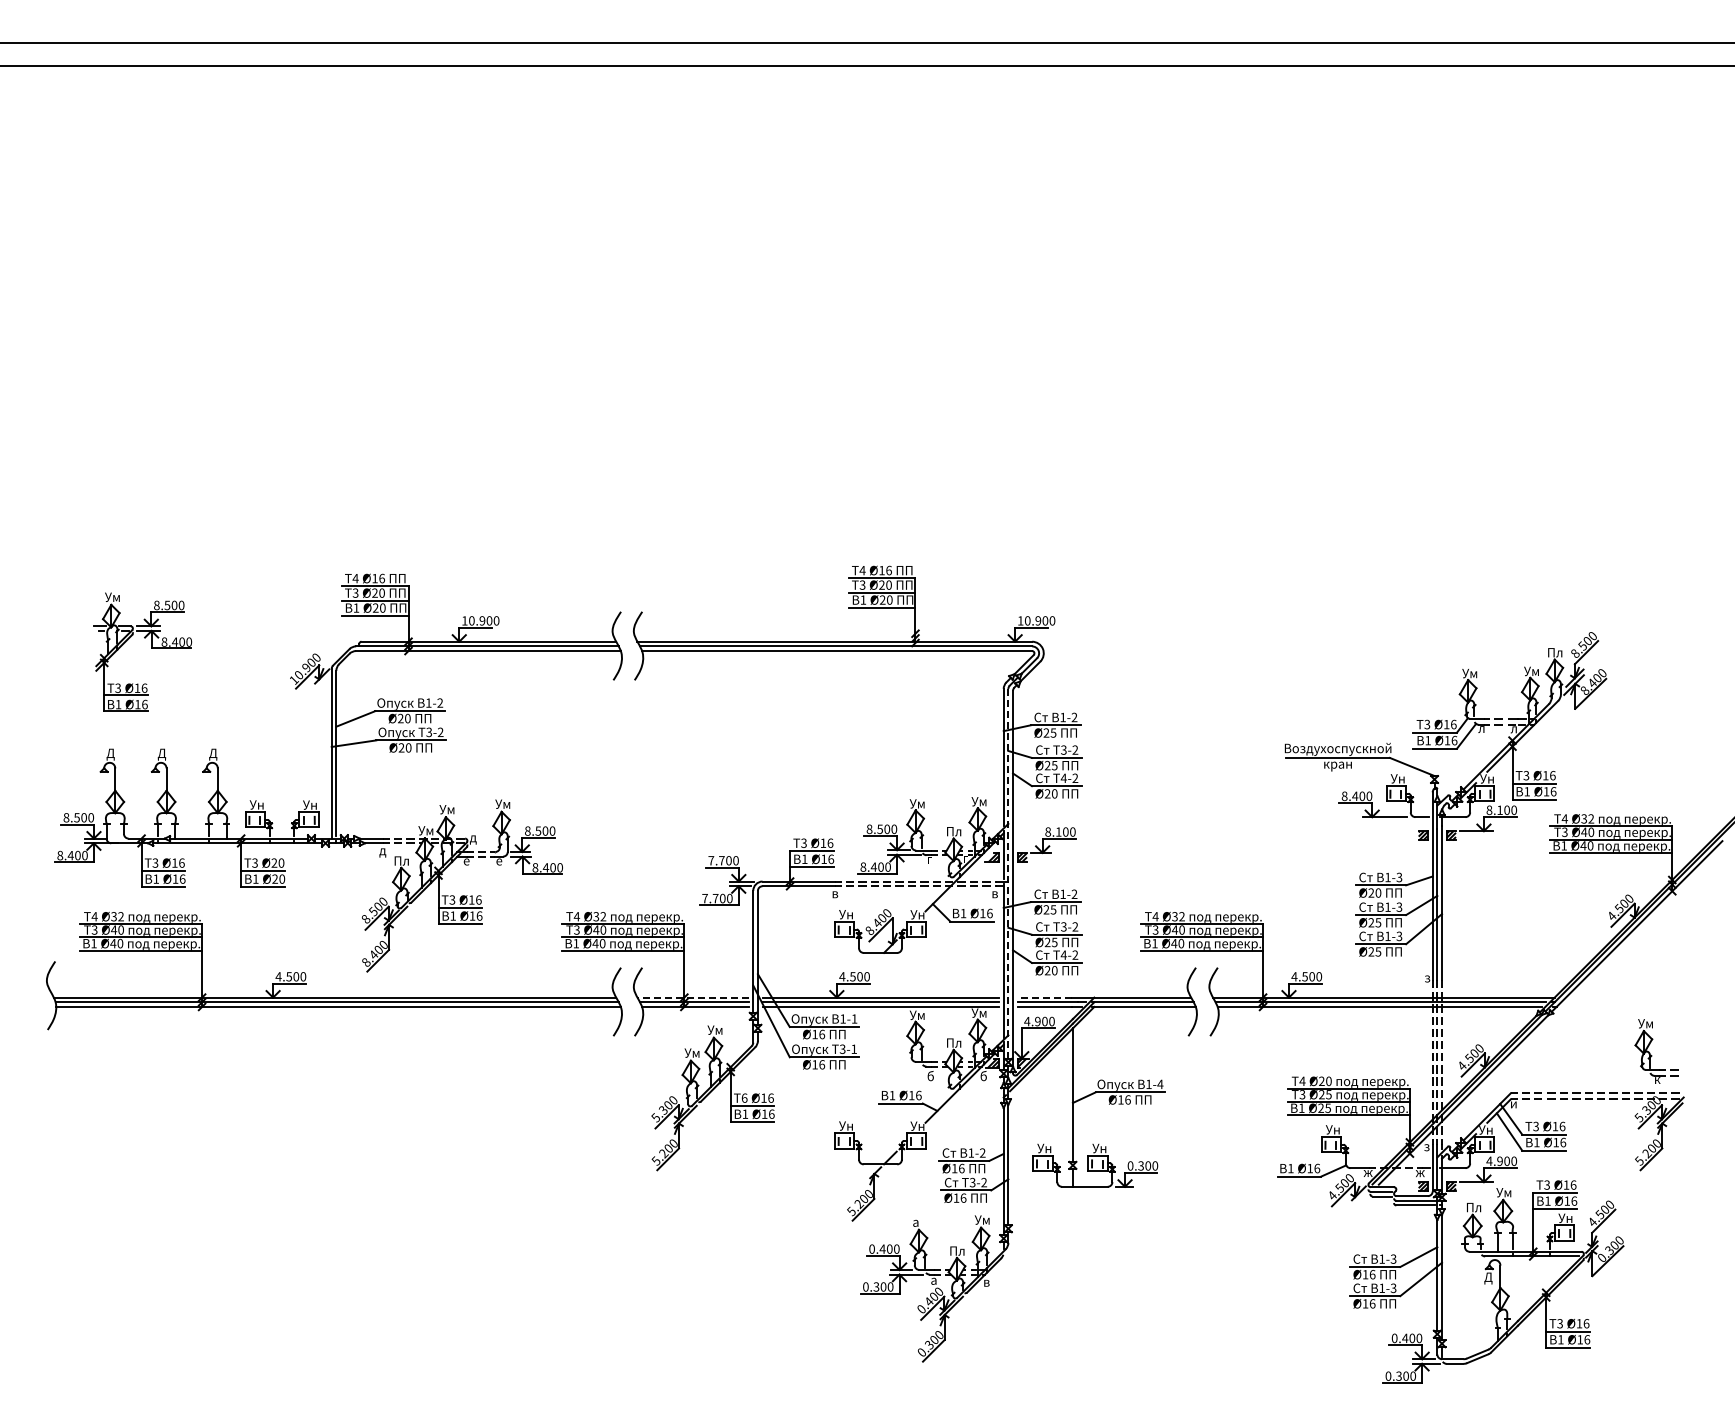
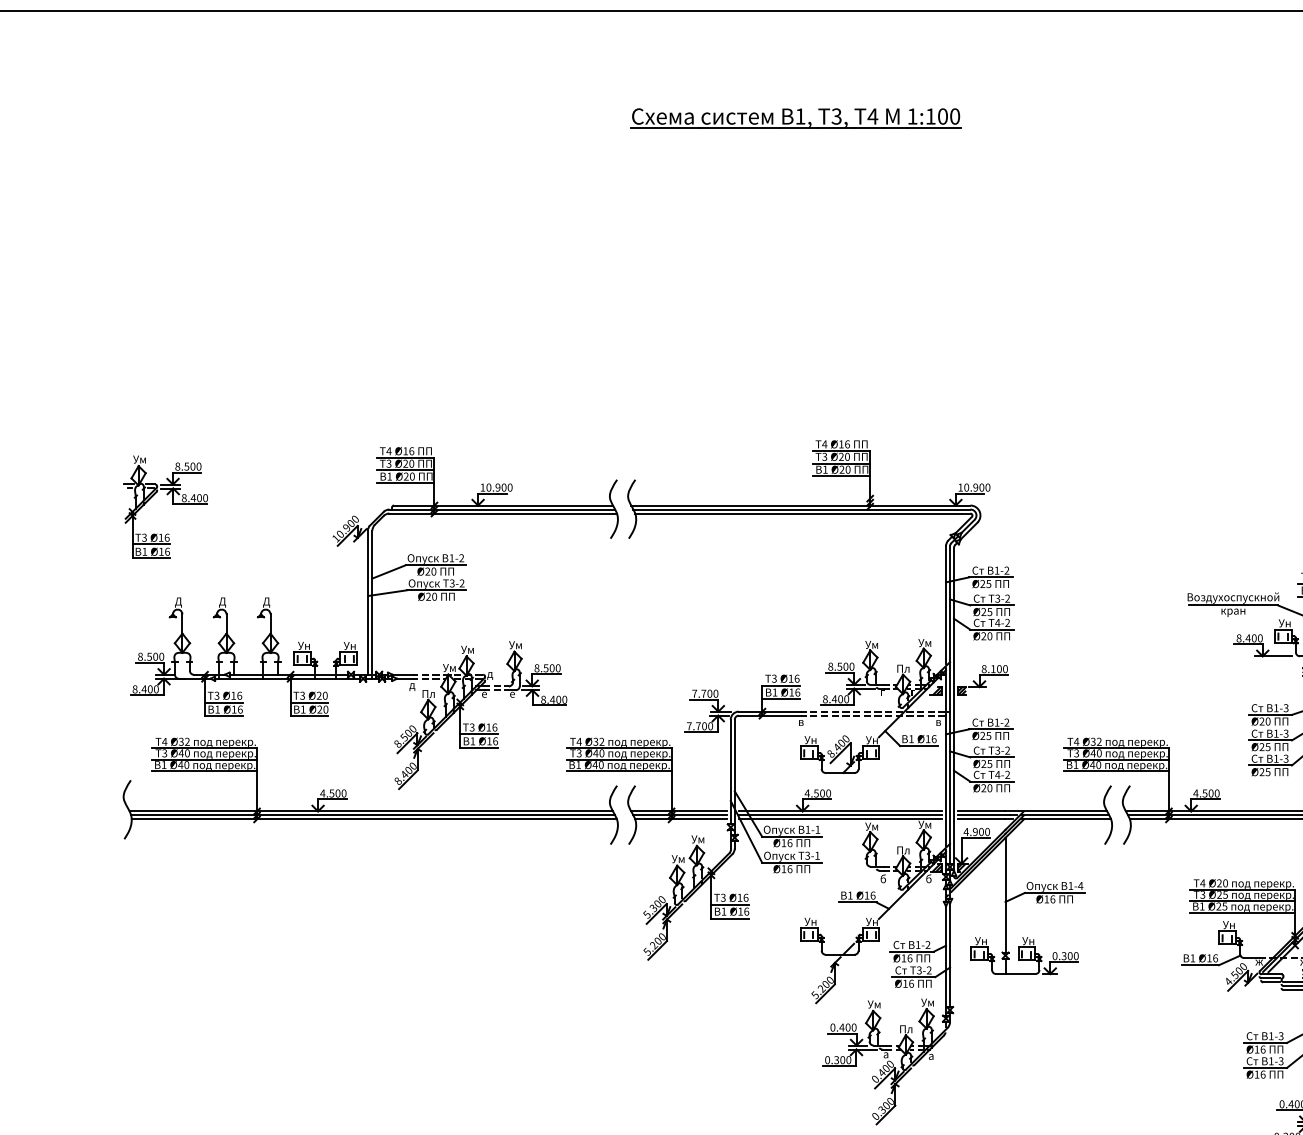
part: (828, 191) -> (795, 118), added
part: (151, 648) -> (173, 503), moved
line: (1008, 873) -> (950, 704), dashed -> solid
line: (693, 997) -> (679, 811), dashed -> solid
line: (1044, 997) -> (981, 811), dashed -> solid
text: (744, 1097) -> (723, 897), 6 -> 3
text: (919, 1221) -> (873, 1003), а -> Ум
text: (986, 1282) -> (931, 1056), в -> а

